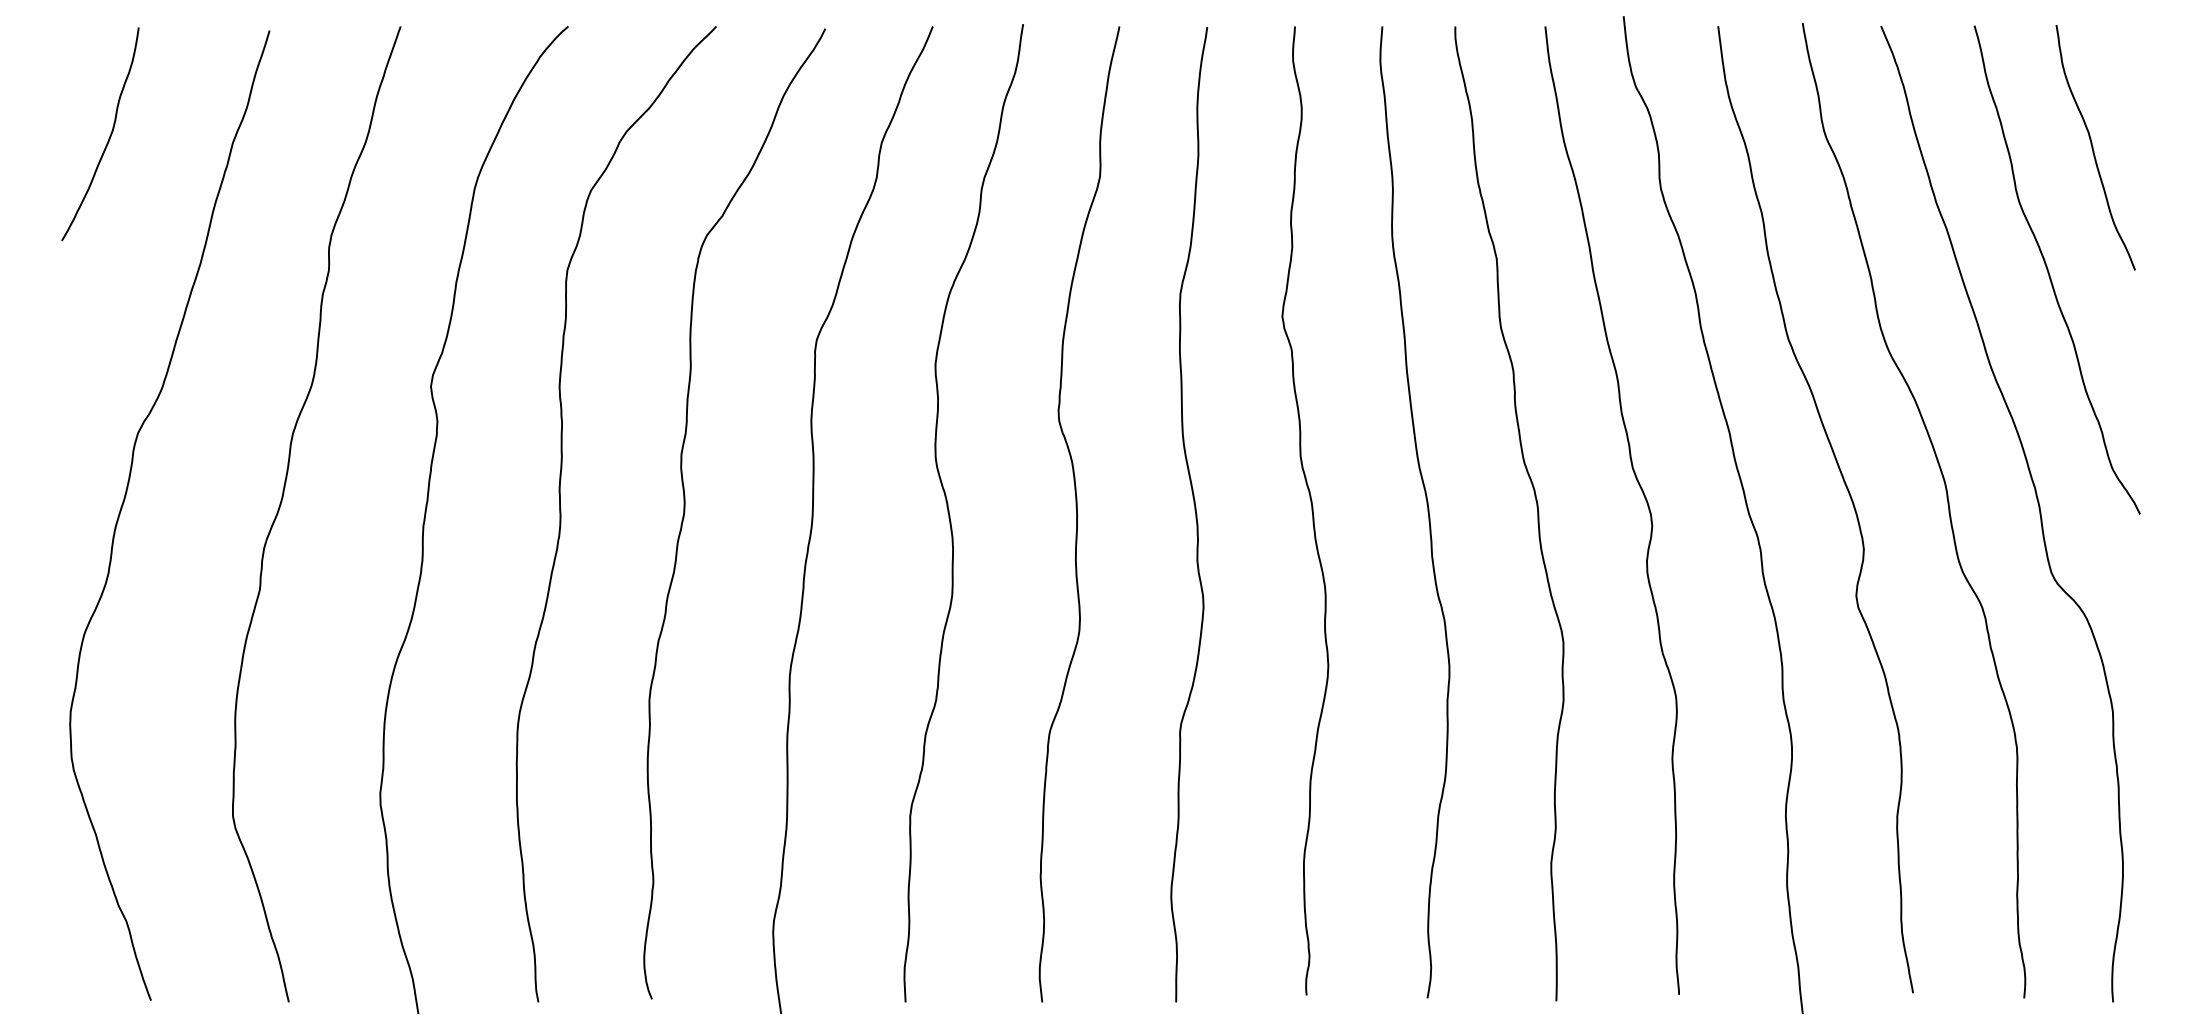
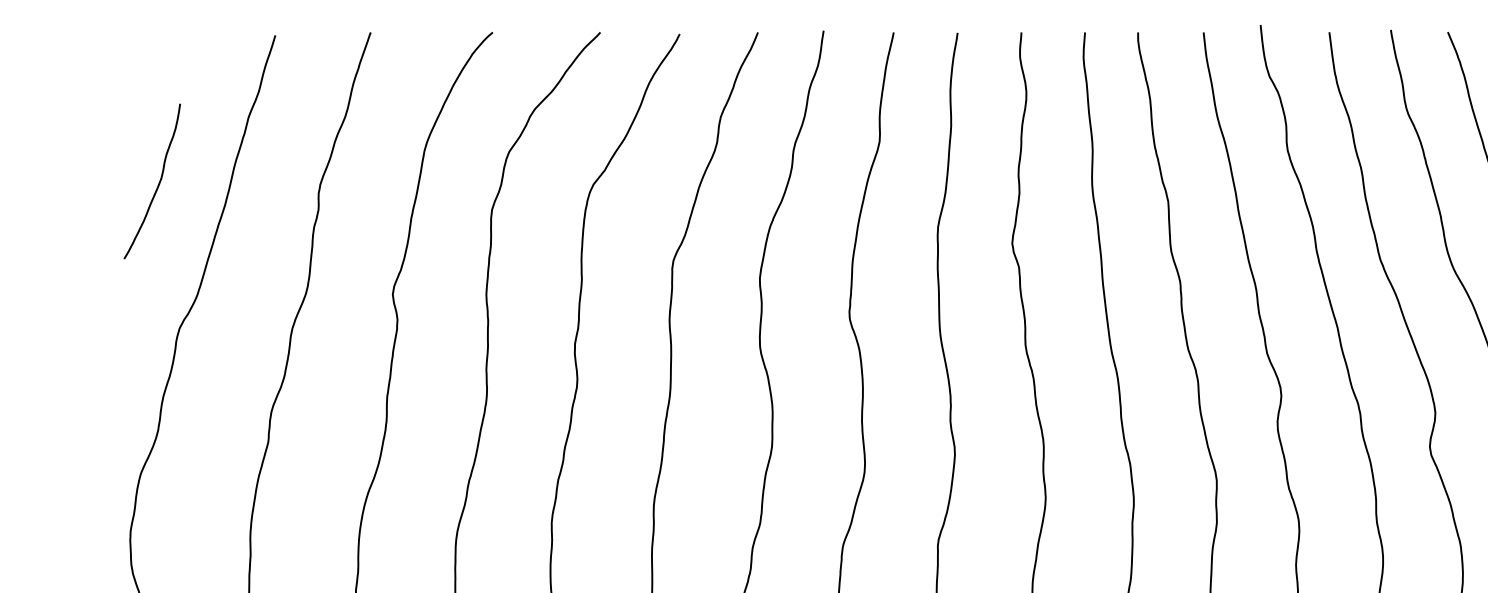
curve: (108, 138) -> (158, 184), moved

